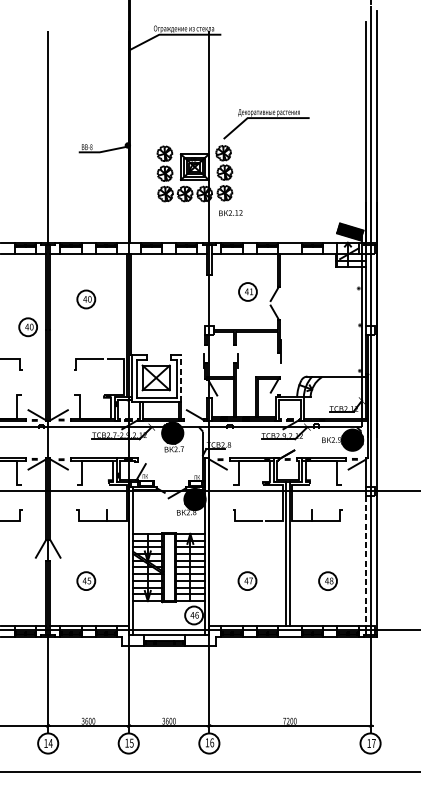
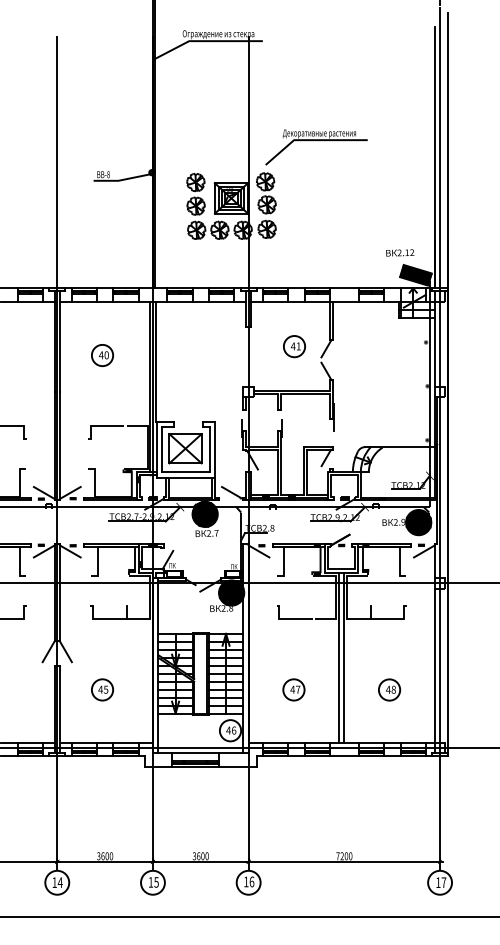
text: (231, 212) -> (400, 252), moved
part: (28, 327) -> (33, 388), removed
line: (181, 378) -> (215, 449), dashed -> solid
line: (365, 561) -> (434, 666), dashed -> solid

